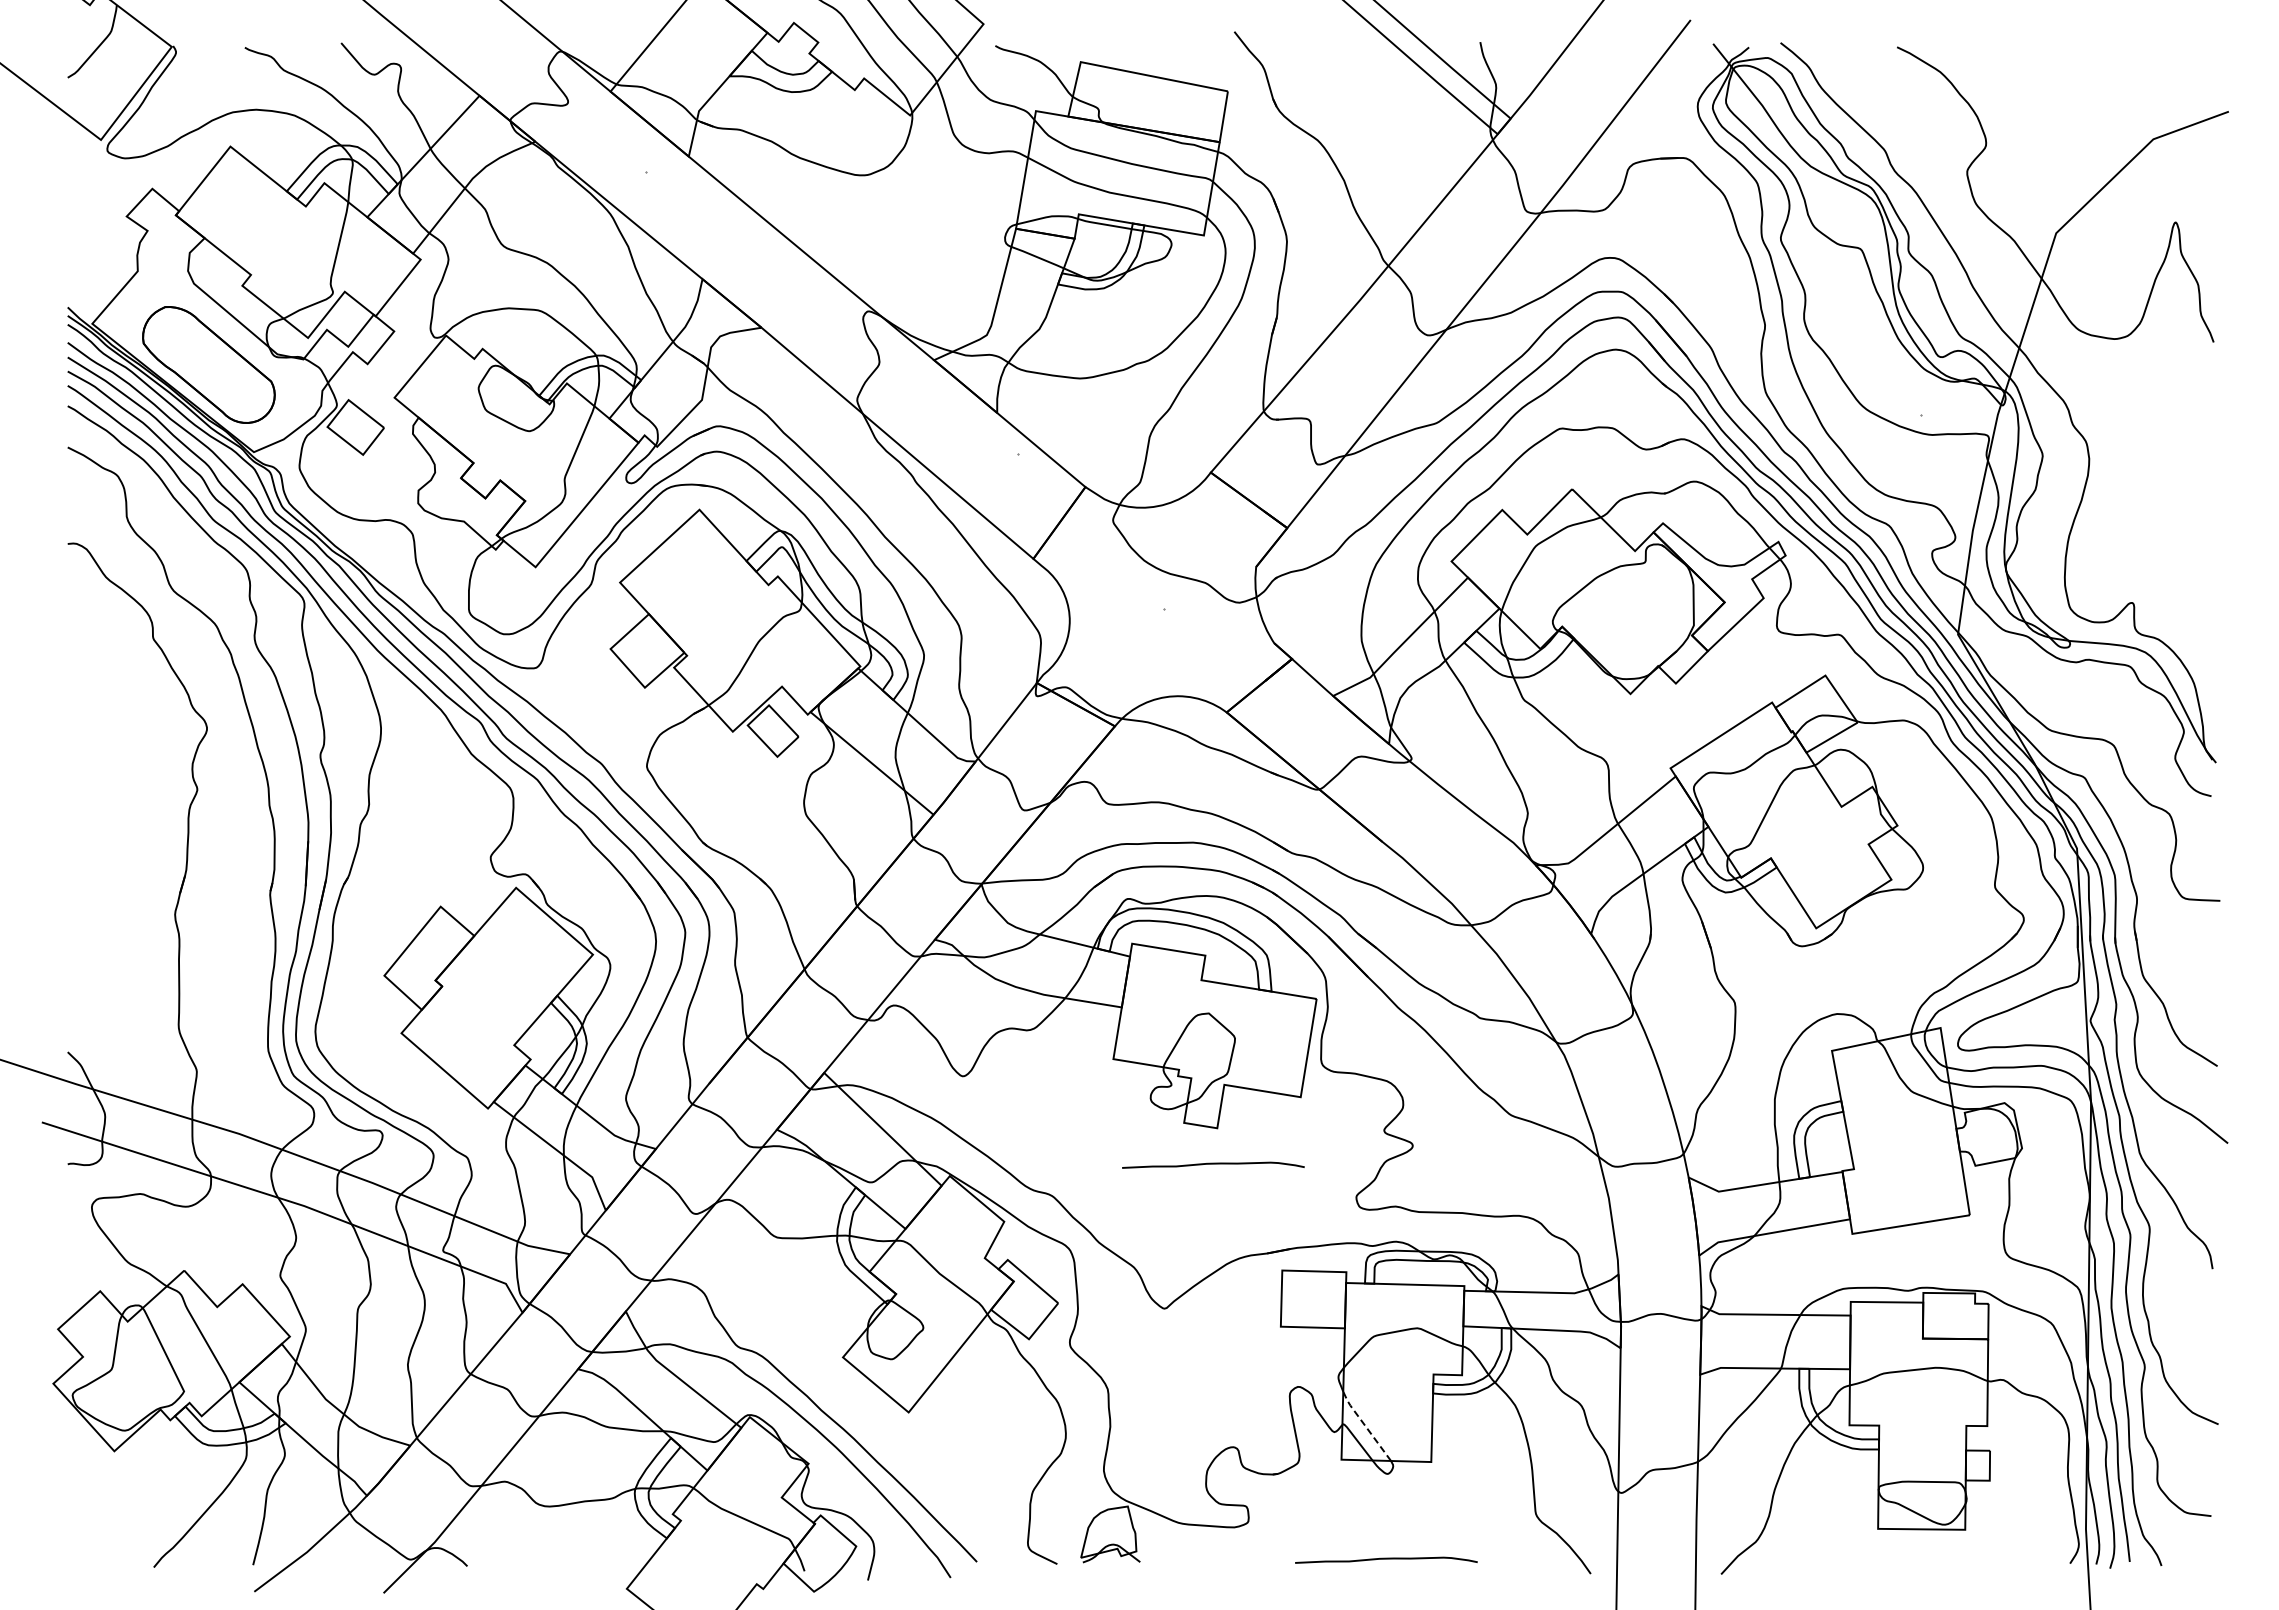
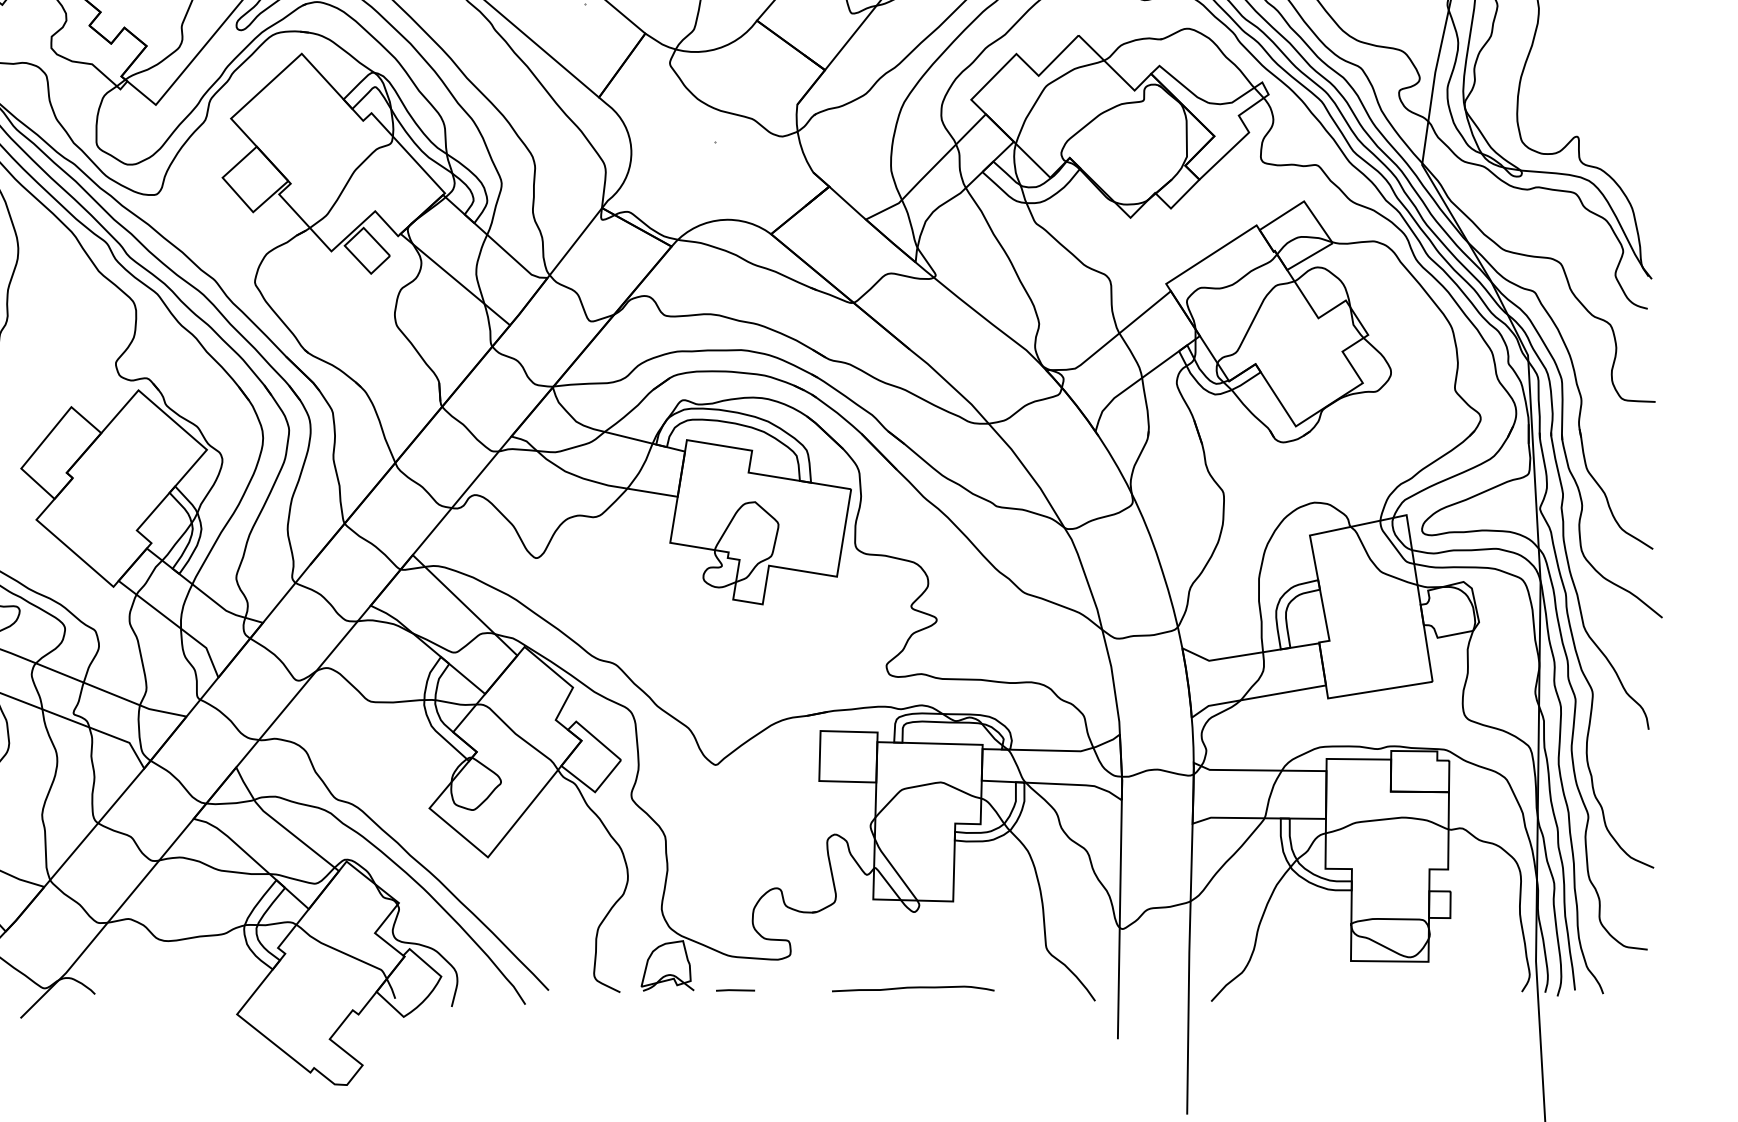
curve: (1213, 1164) -> (759, 636), removed
line: (1365, 1425) -> (894, 868), dashed -> solid
line: (1186, 1561) -> (735, 990), added

